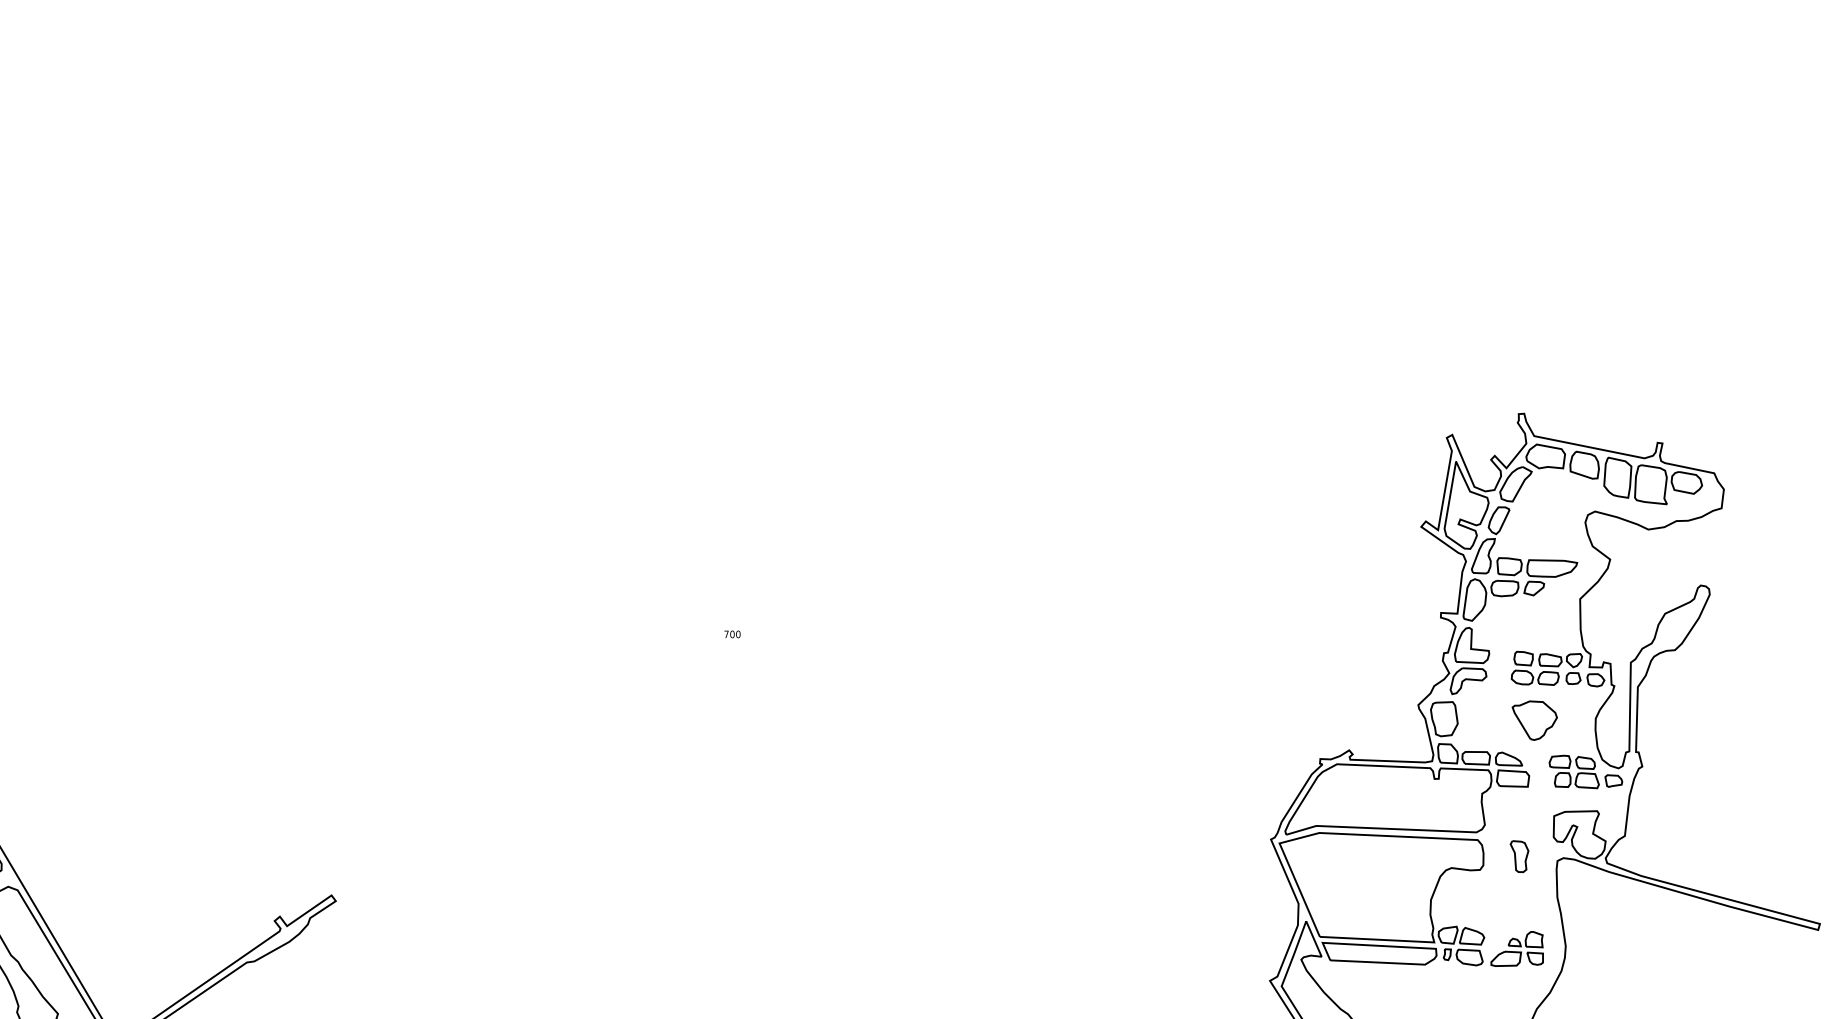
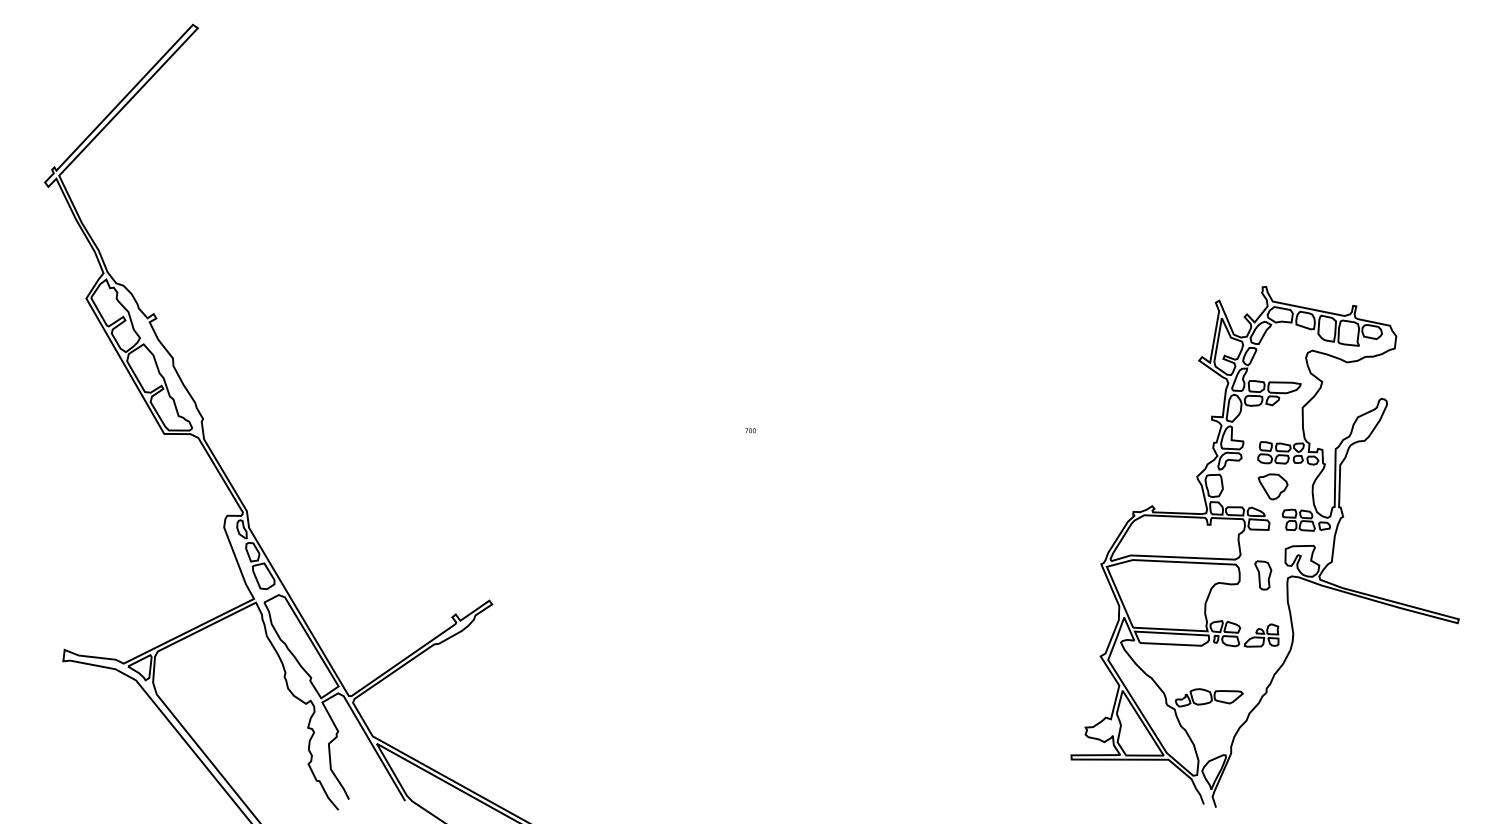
part: (1518, 856) -> (1262, 575), size x1.4

